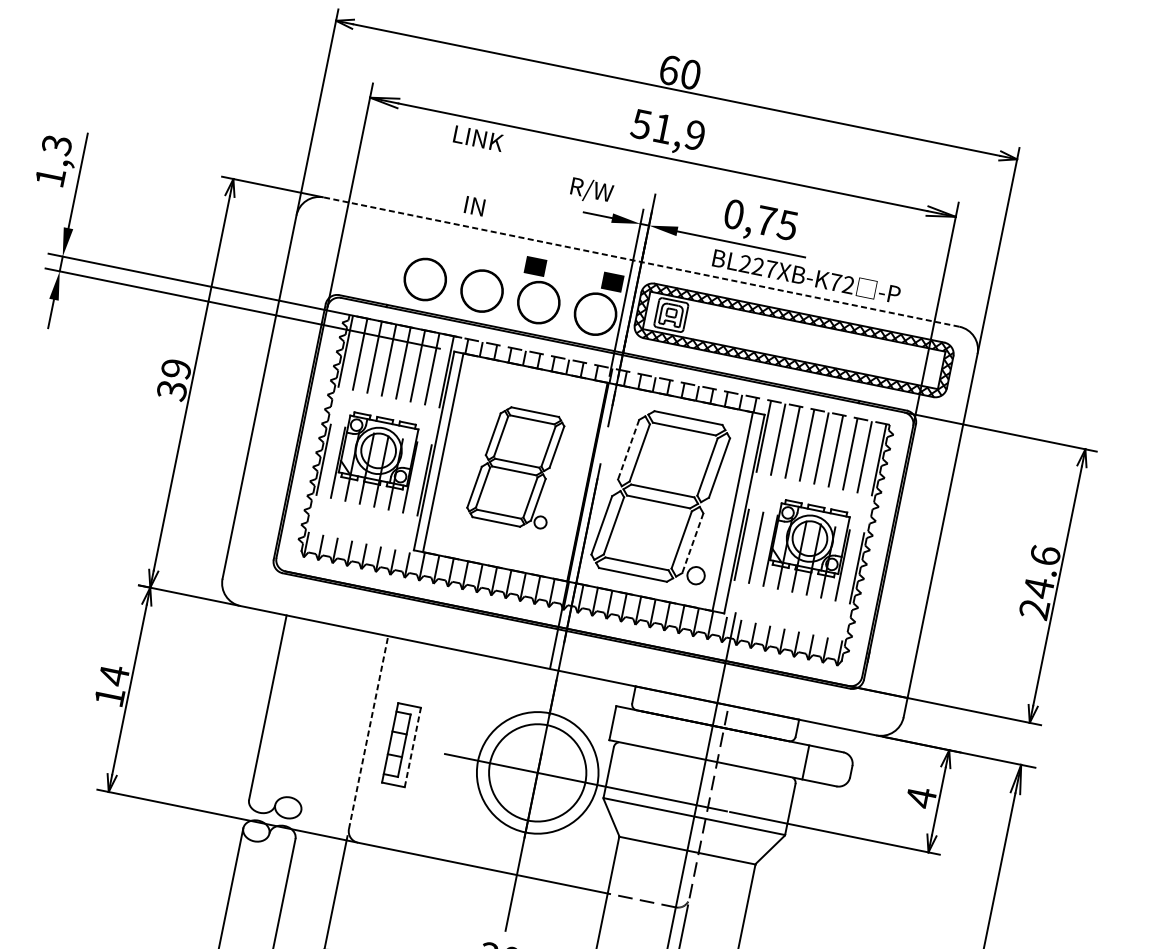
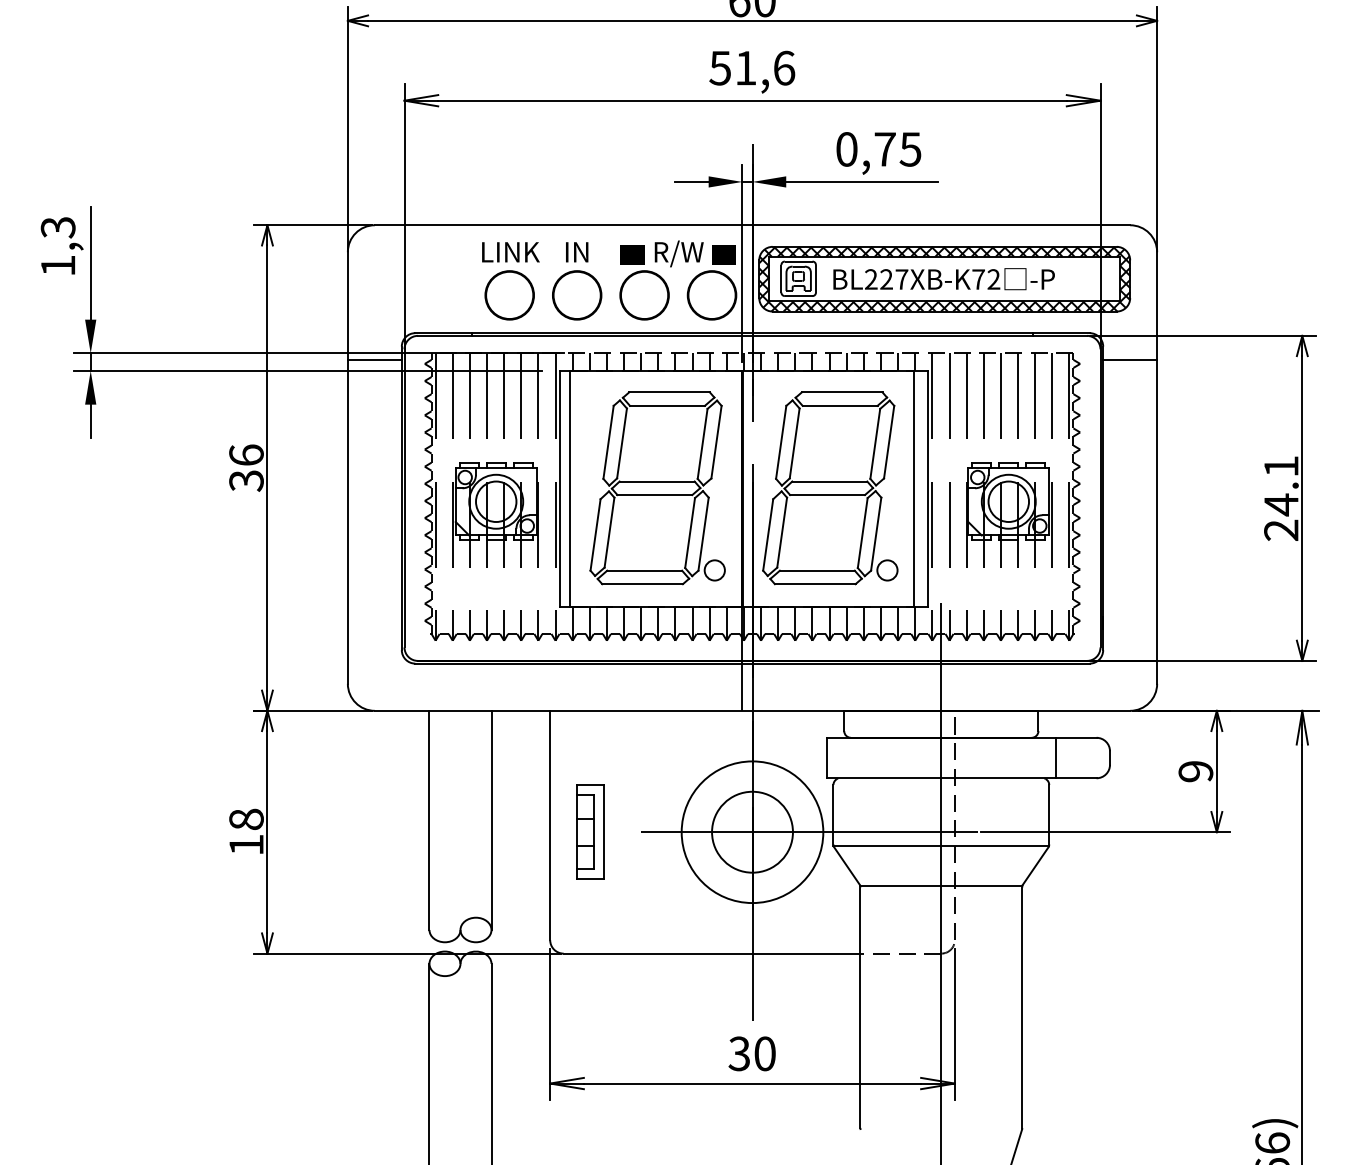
text: (695, 134) -> (784, 67), 51,9 -> 51,6
text: (478, 138) -> (510, 252), moved
text: (591, 190) -> (678, 253), moved
text: (475, 206) -> (577, 252), moved
line: (641, 262) -> (752, 225), dashed -> solid
text: (806, 276) -> (943, 279), moved
line: (300, 311) -> (374, 360), added
text: (176, 368) -> (246, 454), 39 -> 36
line: (936, 440) -> (1130, 360), added
line: (628, 449) -> (781, 442), dashed -> solid
part: (516, 467) -> (657, 488), size x1.43
line: (693, 543) -> (876, 534), dashed -> solid
text: (1045, 554) -> (1281, 465), 24.6 -> 24.1
text: (114, 675) -> (246, 819), 14 -> 18
line: (320, 718) -> (491, 820), added
line: (368, 732) -> (550, 825), dashed -> solid
line: (413, 746) -> (604, 831), dashed -> solid
circle: (537, 772) -> (752, 831), size x0.71
text: (920, 797) -> (1195, 771), 4 -> 9

